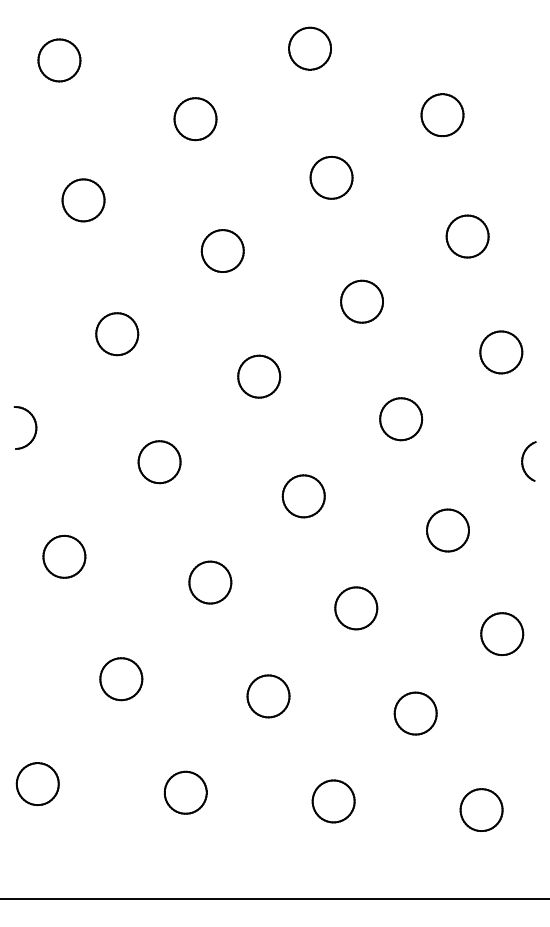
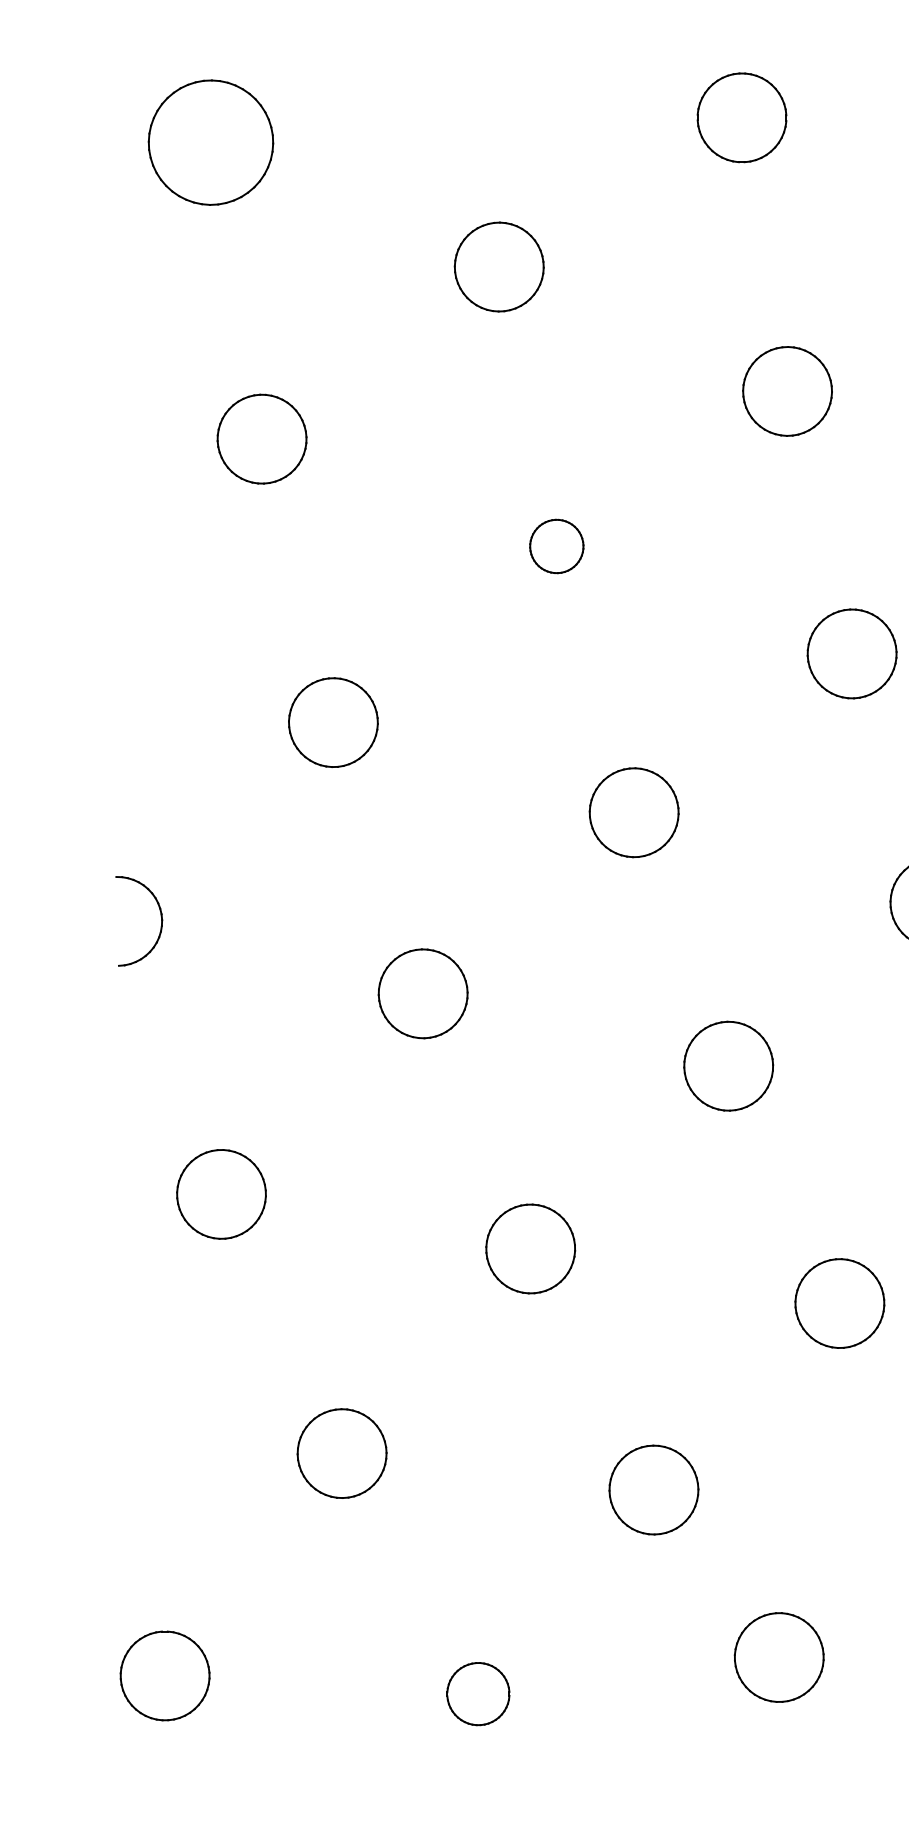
part: (59, 60) -> (211, 142), size x1.4
part: (222, 250) -> (556, 545), size x0.6
part: (185, 792) -> (478, 1693), size x0.7
part: (333, 801) -> (778, 1657), moved

